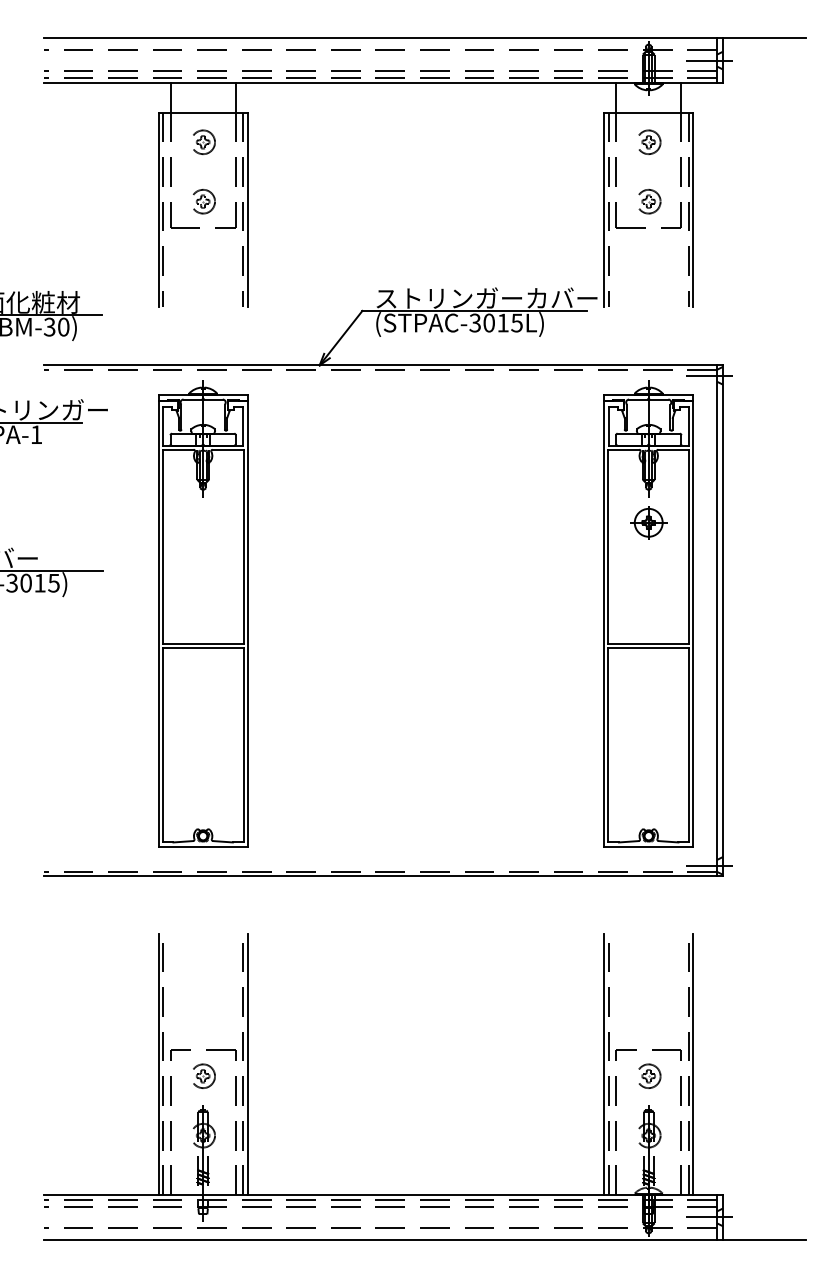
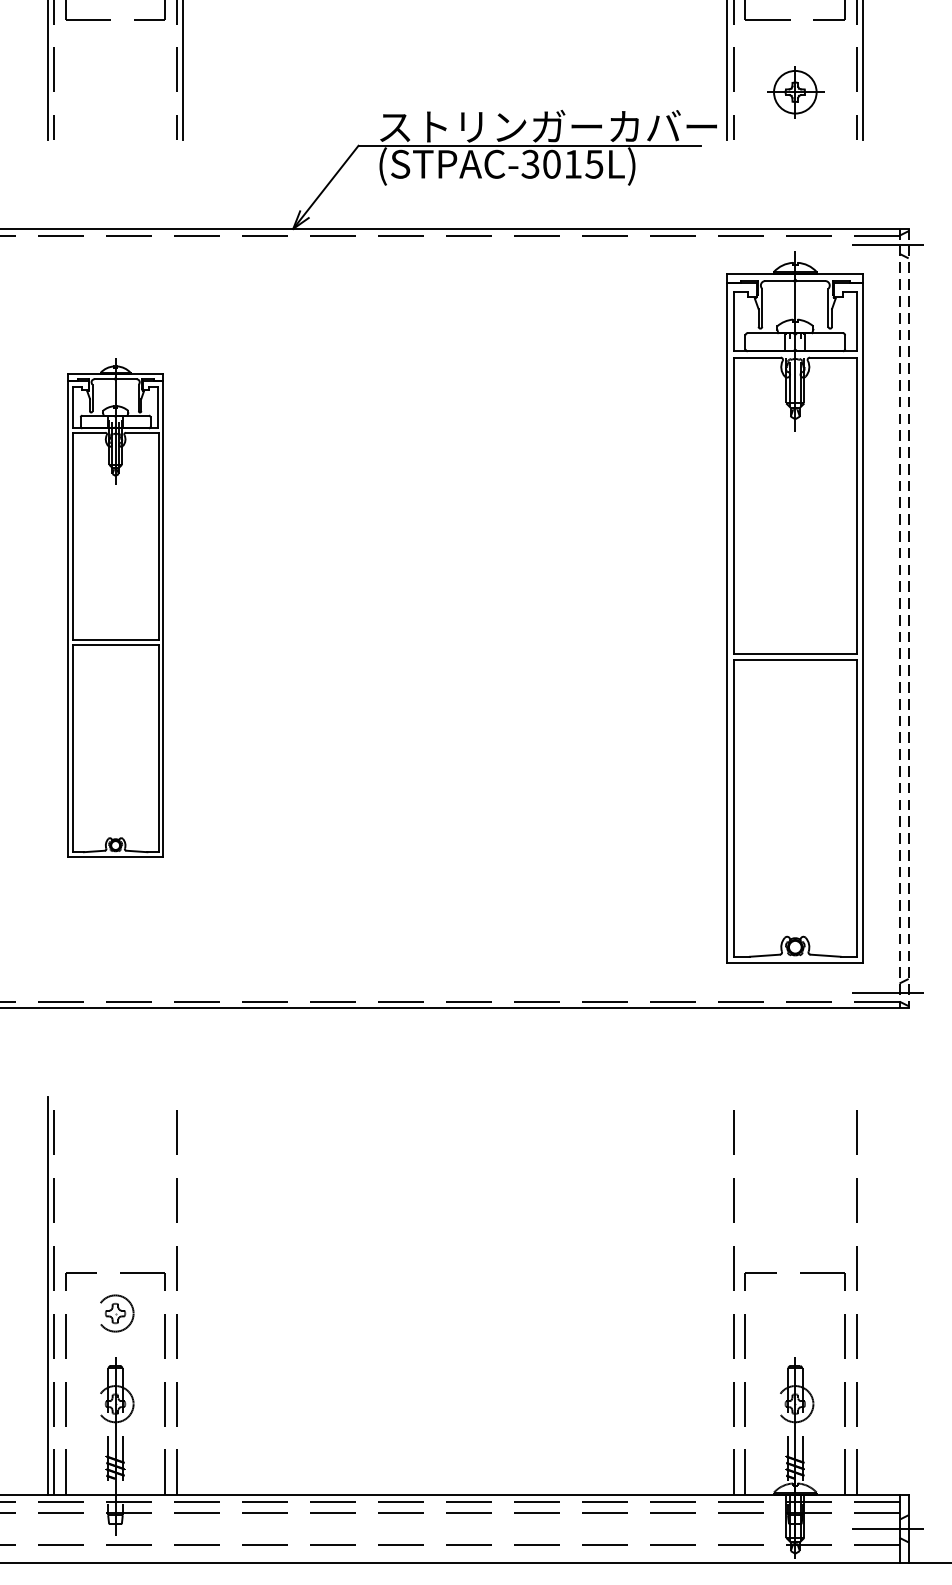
part: (648, 522) -> (794, 91), moved
part: (203, 613) -> (116, 607), size x0.7
line: (717, 621) -> (900, 619), solid -> dashed
line: (723, 621) -> (909, 619), solid -> dashed
line: (247, 1064) -> (183, 1295), removed
line: (604, 1064) -> (727, 1295), removed
line: (693, 1064) -> (863, 1295), removed
part: (649, 1075) -> (796, 1312), removed

